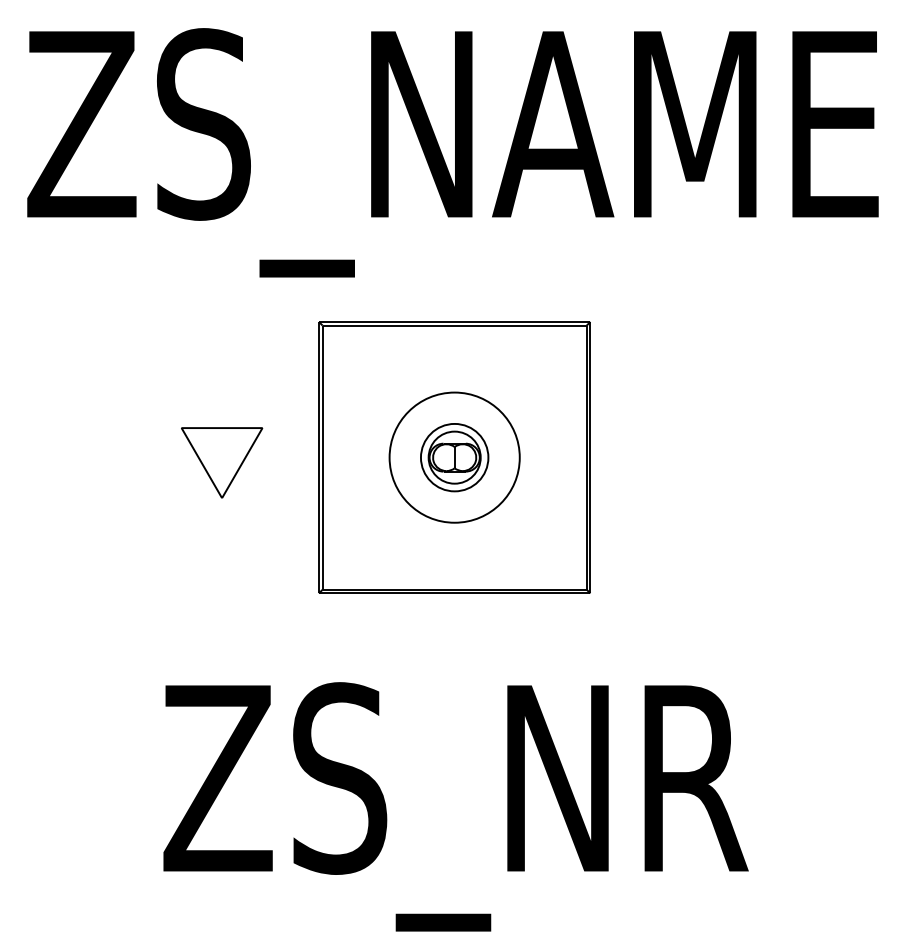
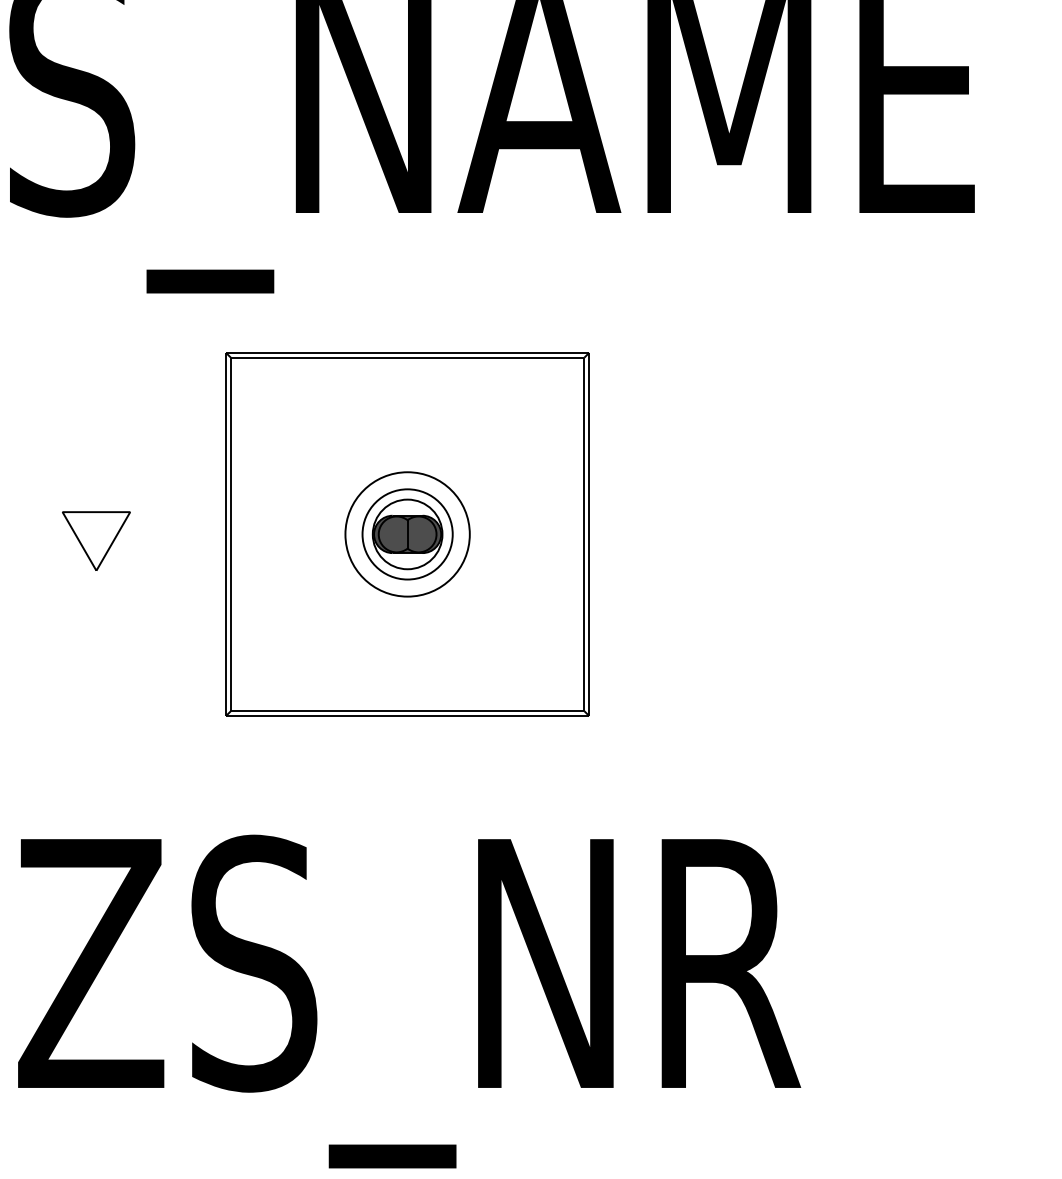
circle: (454, 457) -> (407, 534), size x0.71
fill: (454, 457) -> (407, 534), added
part: (221, 462) -> (95, 540), size x0.62

